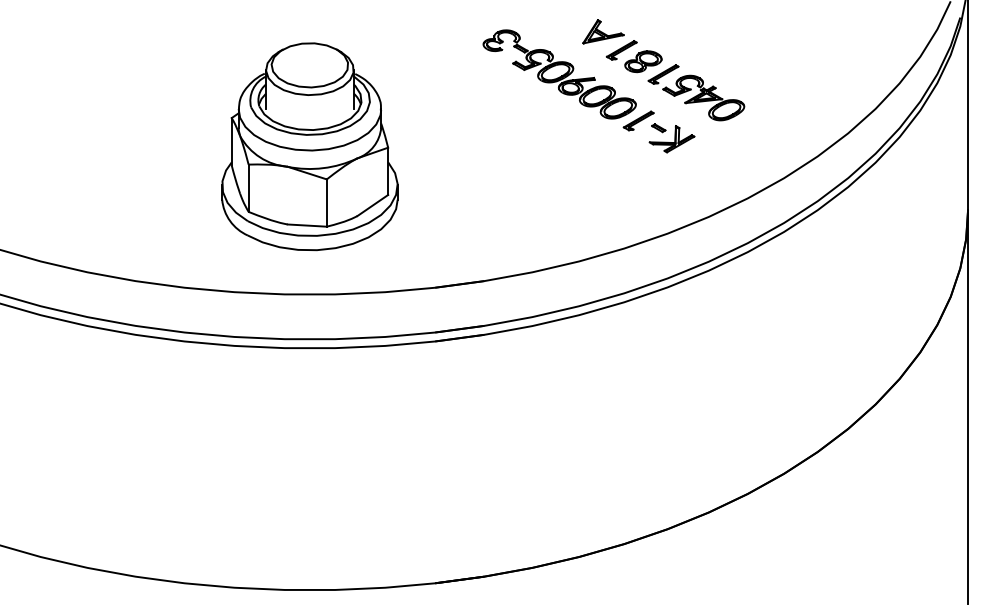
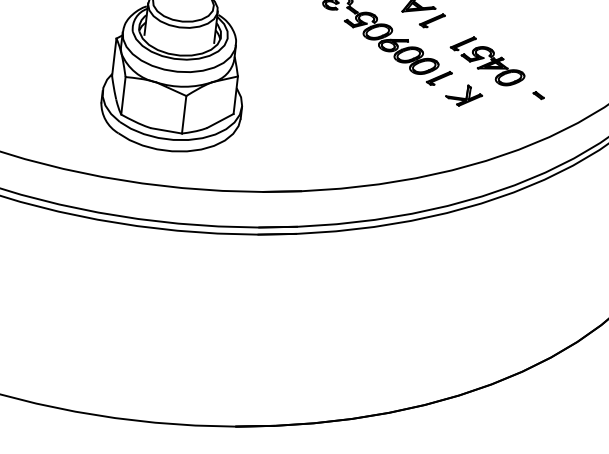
part: (643, 61) -> (448, 31), removed
part: (658, 128) -> (538, 95), moved

